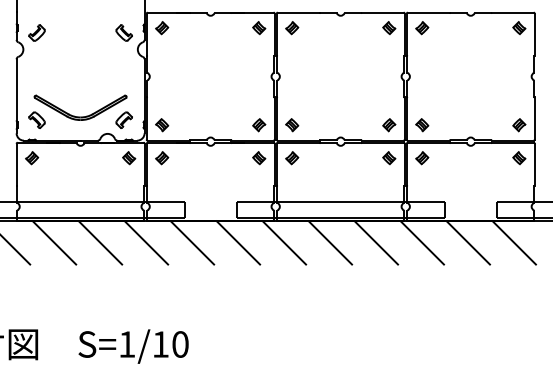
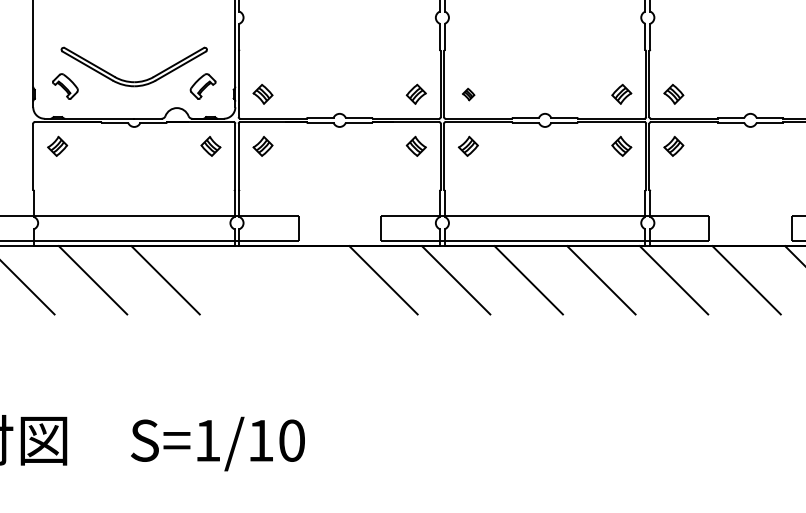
part: (292, 125) -> (468, 94), size x0.6
line: (146, 242) -> (238, 279), removed
line: (192, 242) -> (310, 279), removed

